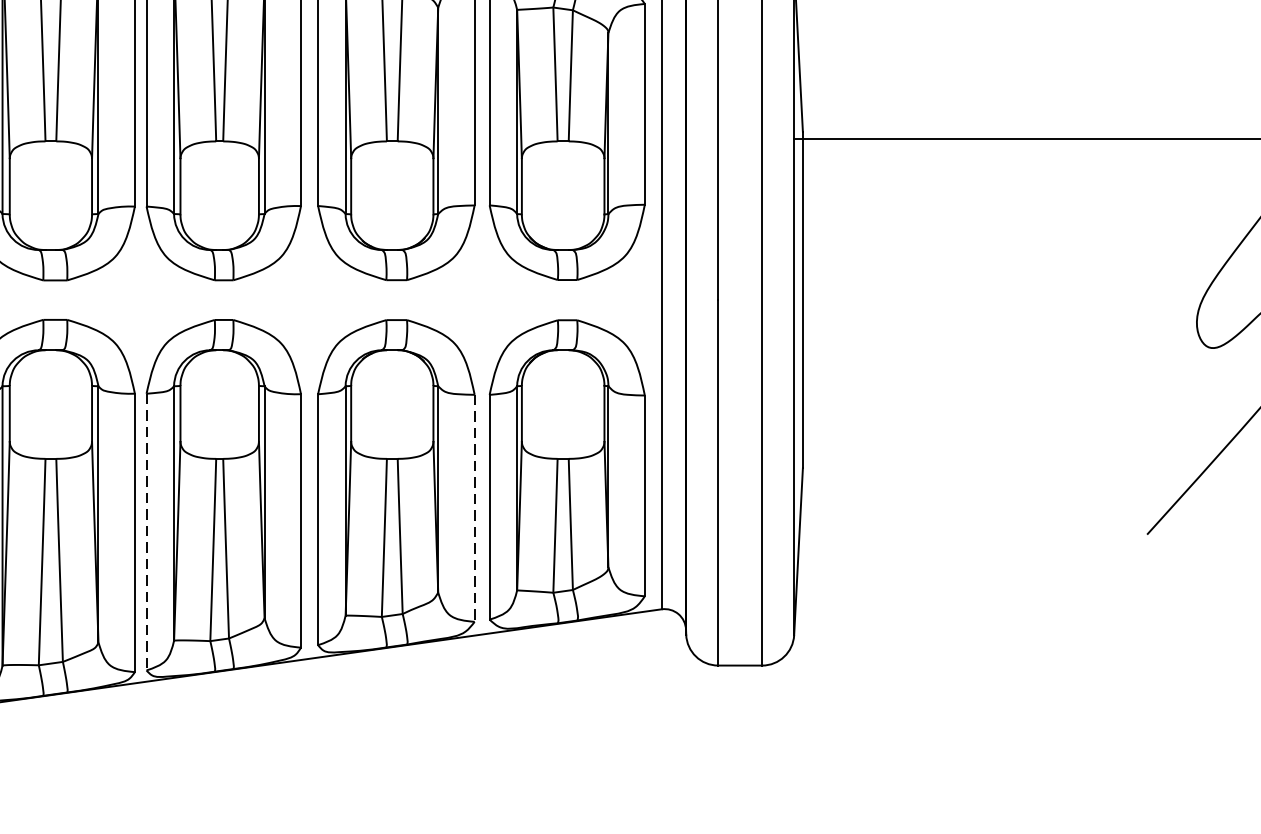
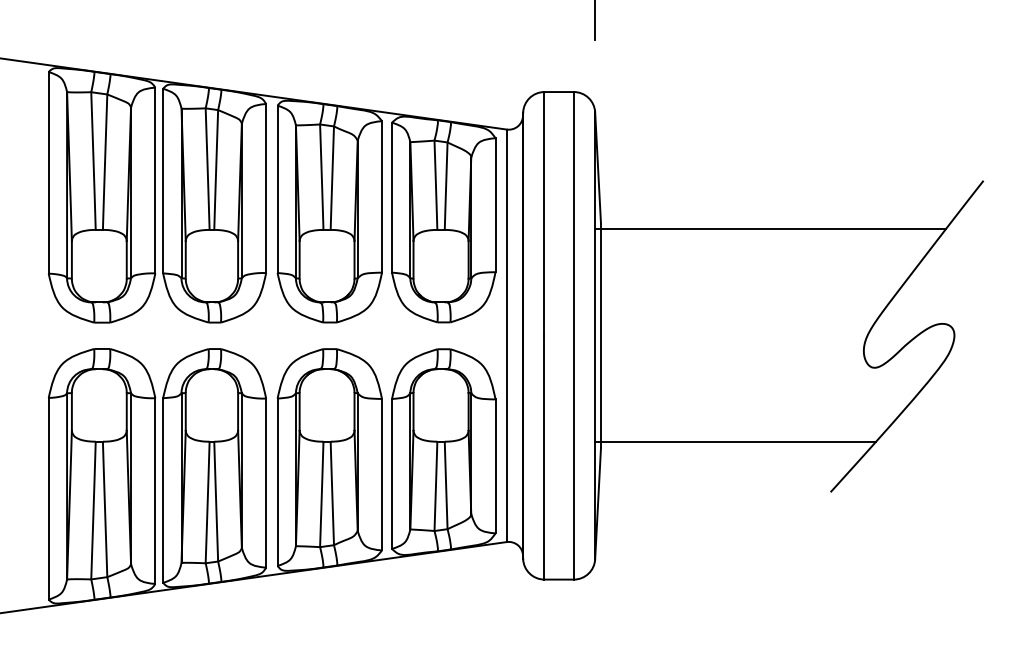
line: (1004, 460) -> (735, 442), added
line: (475, 508) -> (382, 474), dashed -> solid
line: (147, 533) -> (163, 491), dashed -> solid

